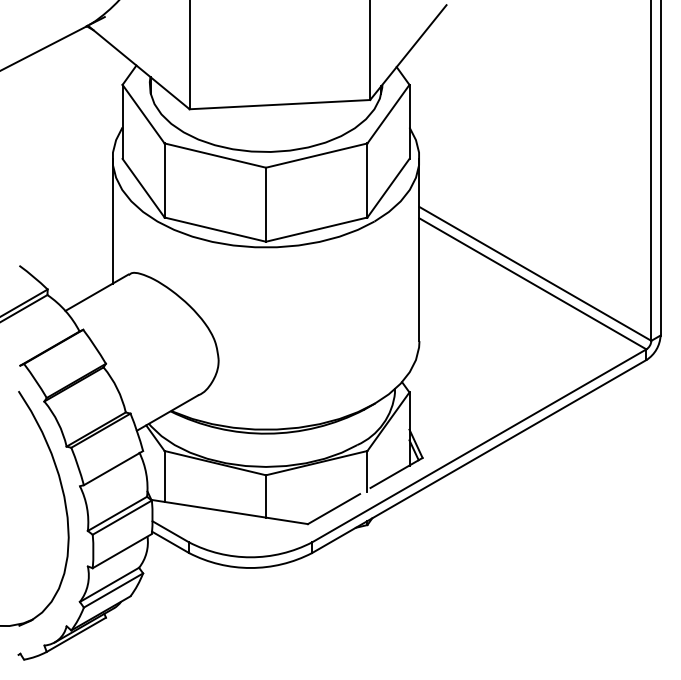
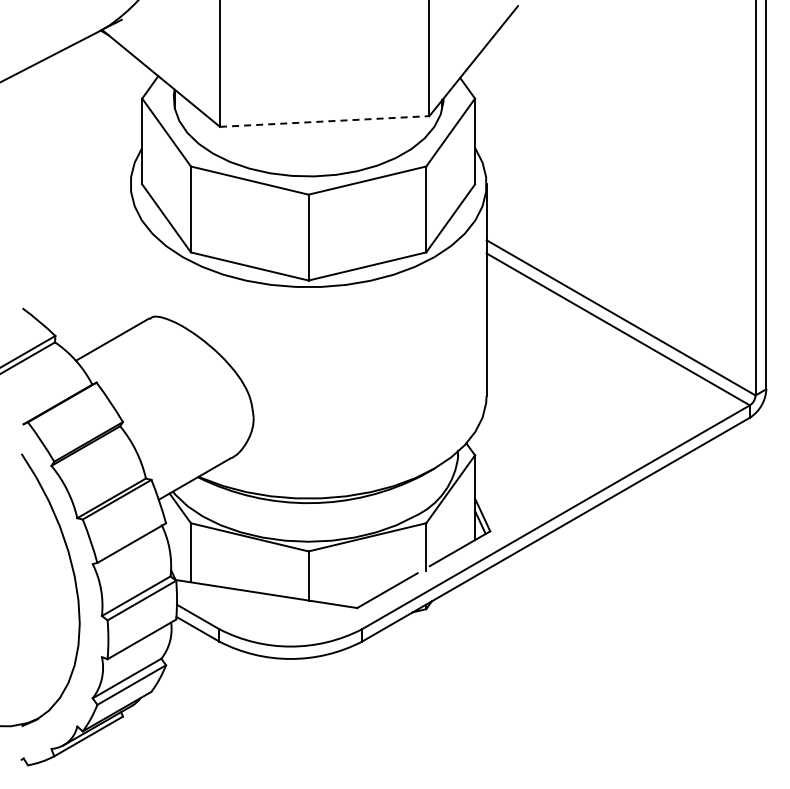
line: (279, 104) -> (324, 121), solid -> dashed
line: (112, 221) -> (130, 256), removed

